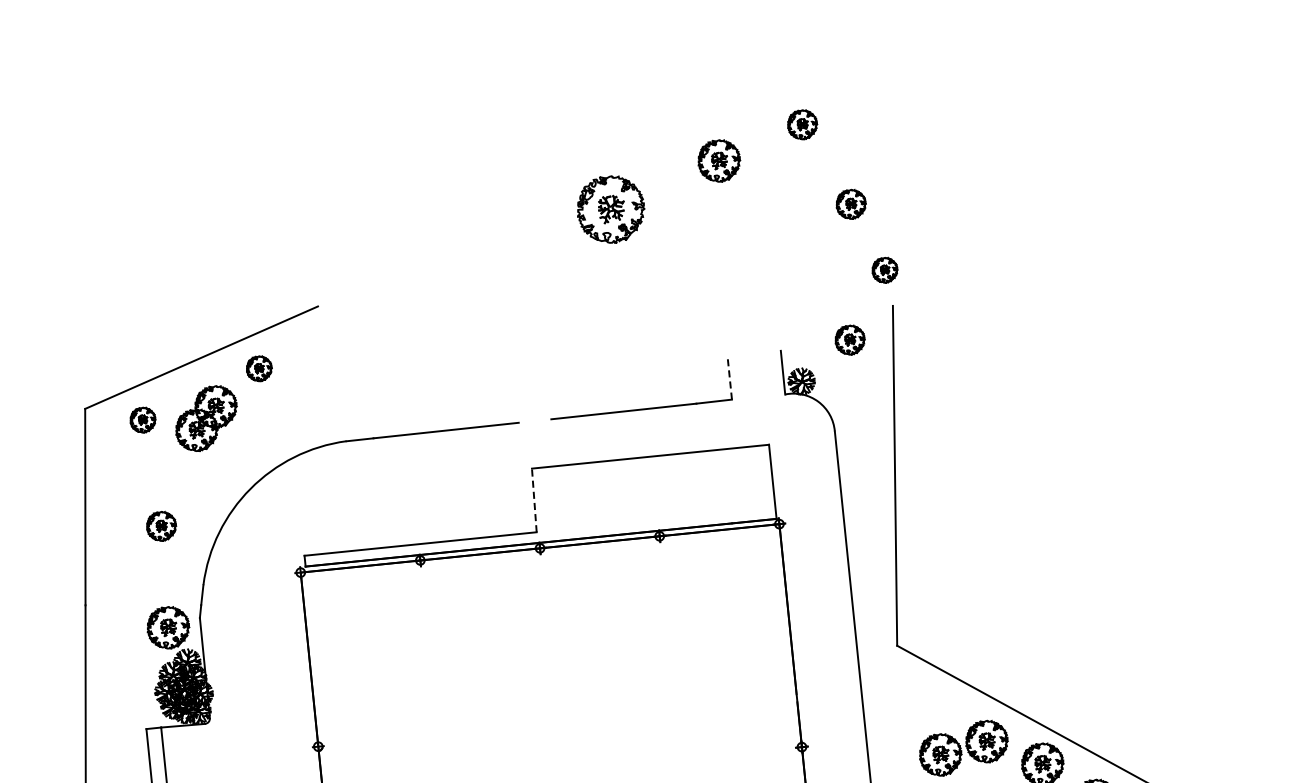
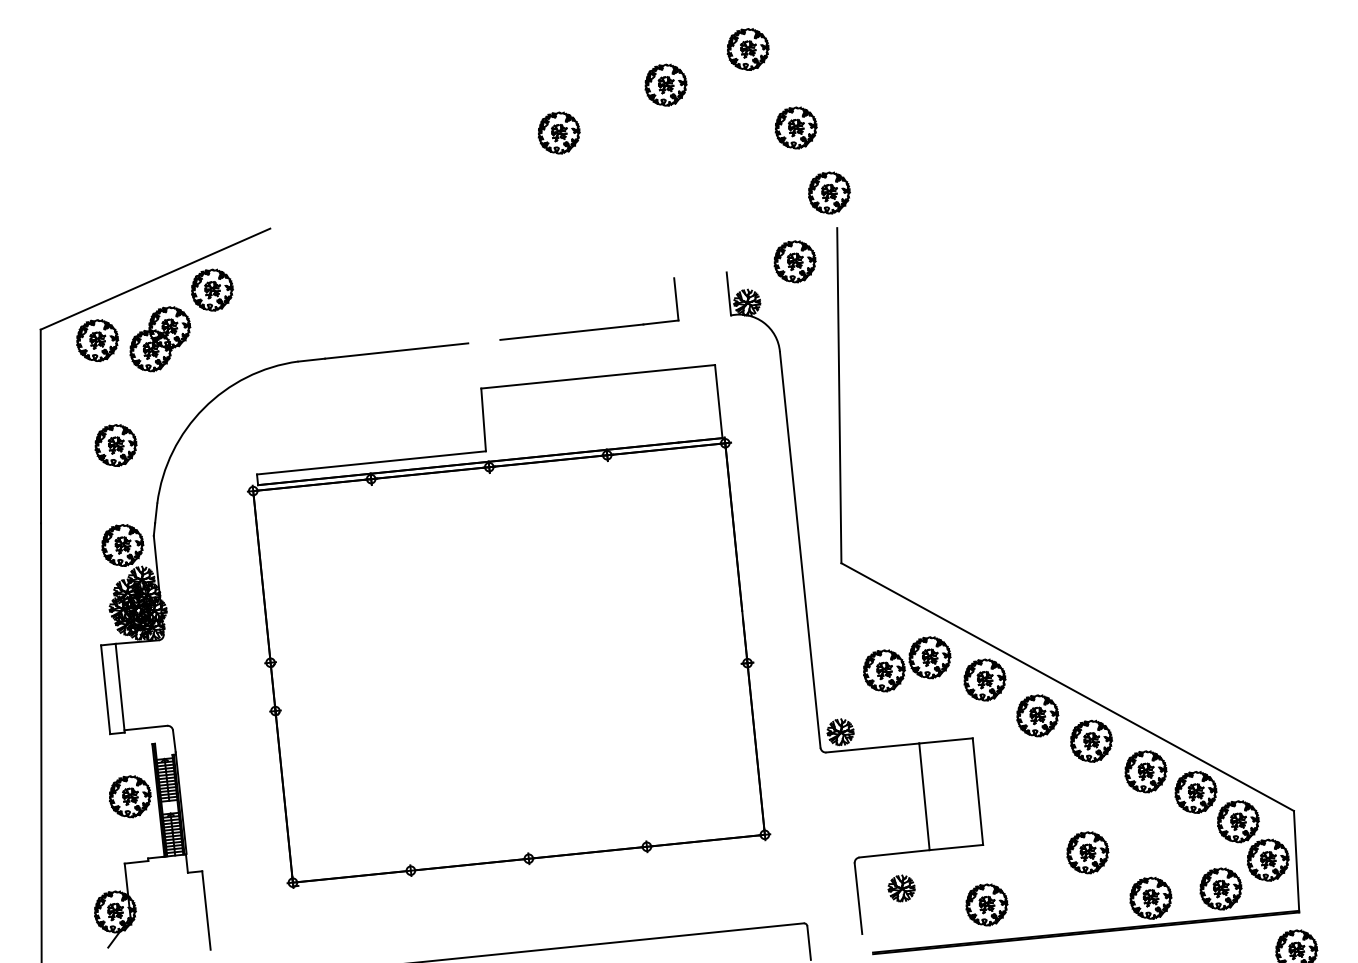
part: (801, 124) -> (747, 49), size x1.43
part: (850, 203) -> (795, 127), size x1.43
part: (610, 208) -> (558, 132), size x0.62
part: (885, 269) -> (829, 192), size x1.67
part: (849, 339) -> (794, 261), size x1.43
part: (259, 368) -> (212, 289), size x1.67
line: (729, 377) -> (676, 298), dashed -> solid
part: (142, 419) -> (97, 340), size x1.67
line: (534, 500) -> (483, 419), dashed -> solid
part: (161, 526) -> (115, 445), size x1.43

